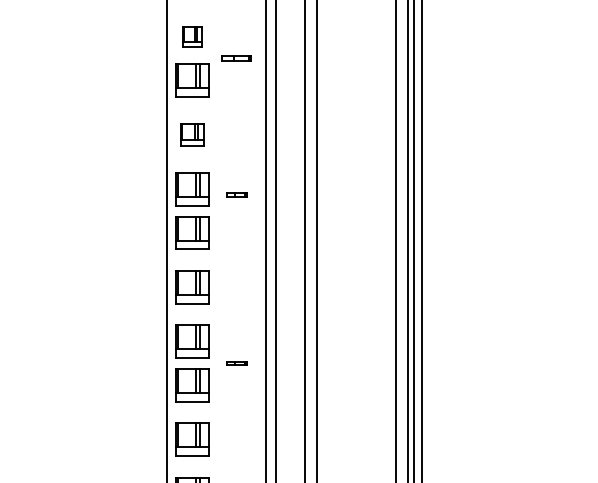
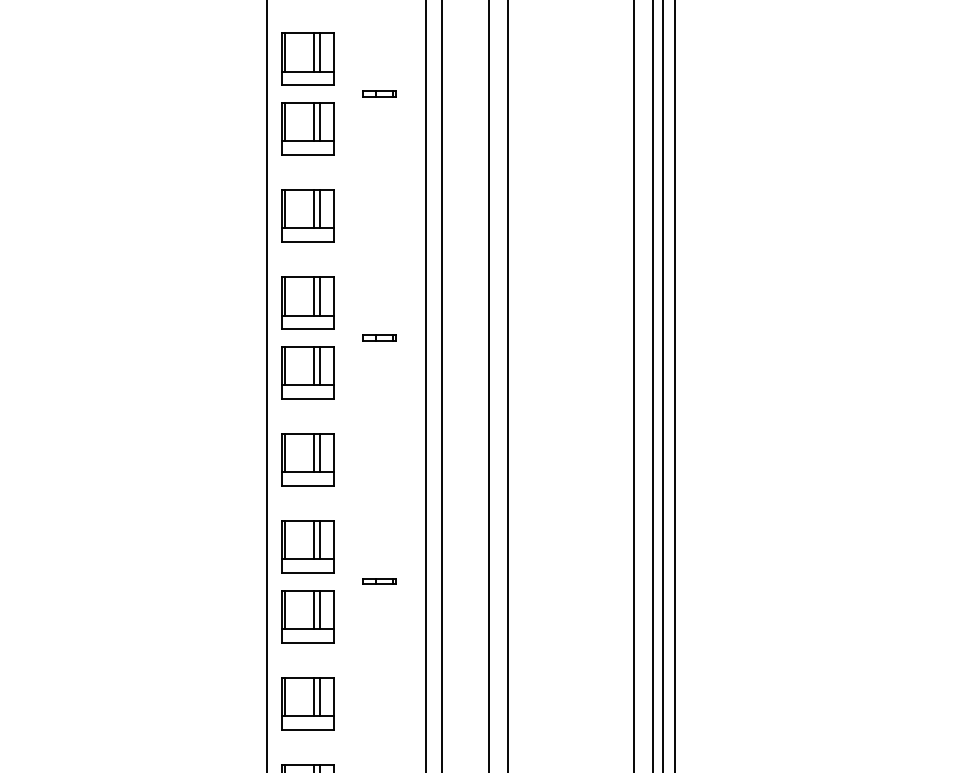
part: (192, 36) -> (308, 58), size x1.67
part: (236, 58) -> (378, 93), size x0.71
part: (192, 134) -> (308, 215), size x1.43
part: (236, 194) -> (378, 336), moved

